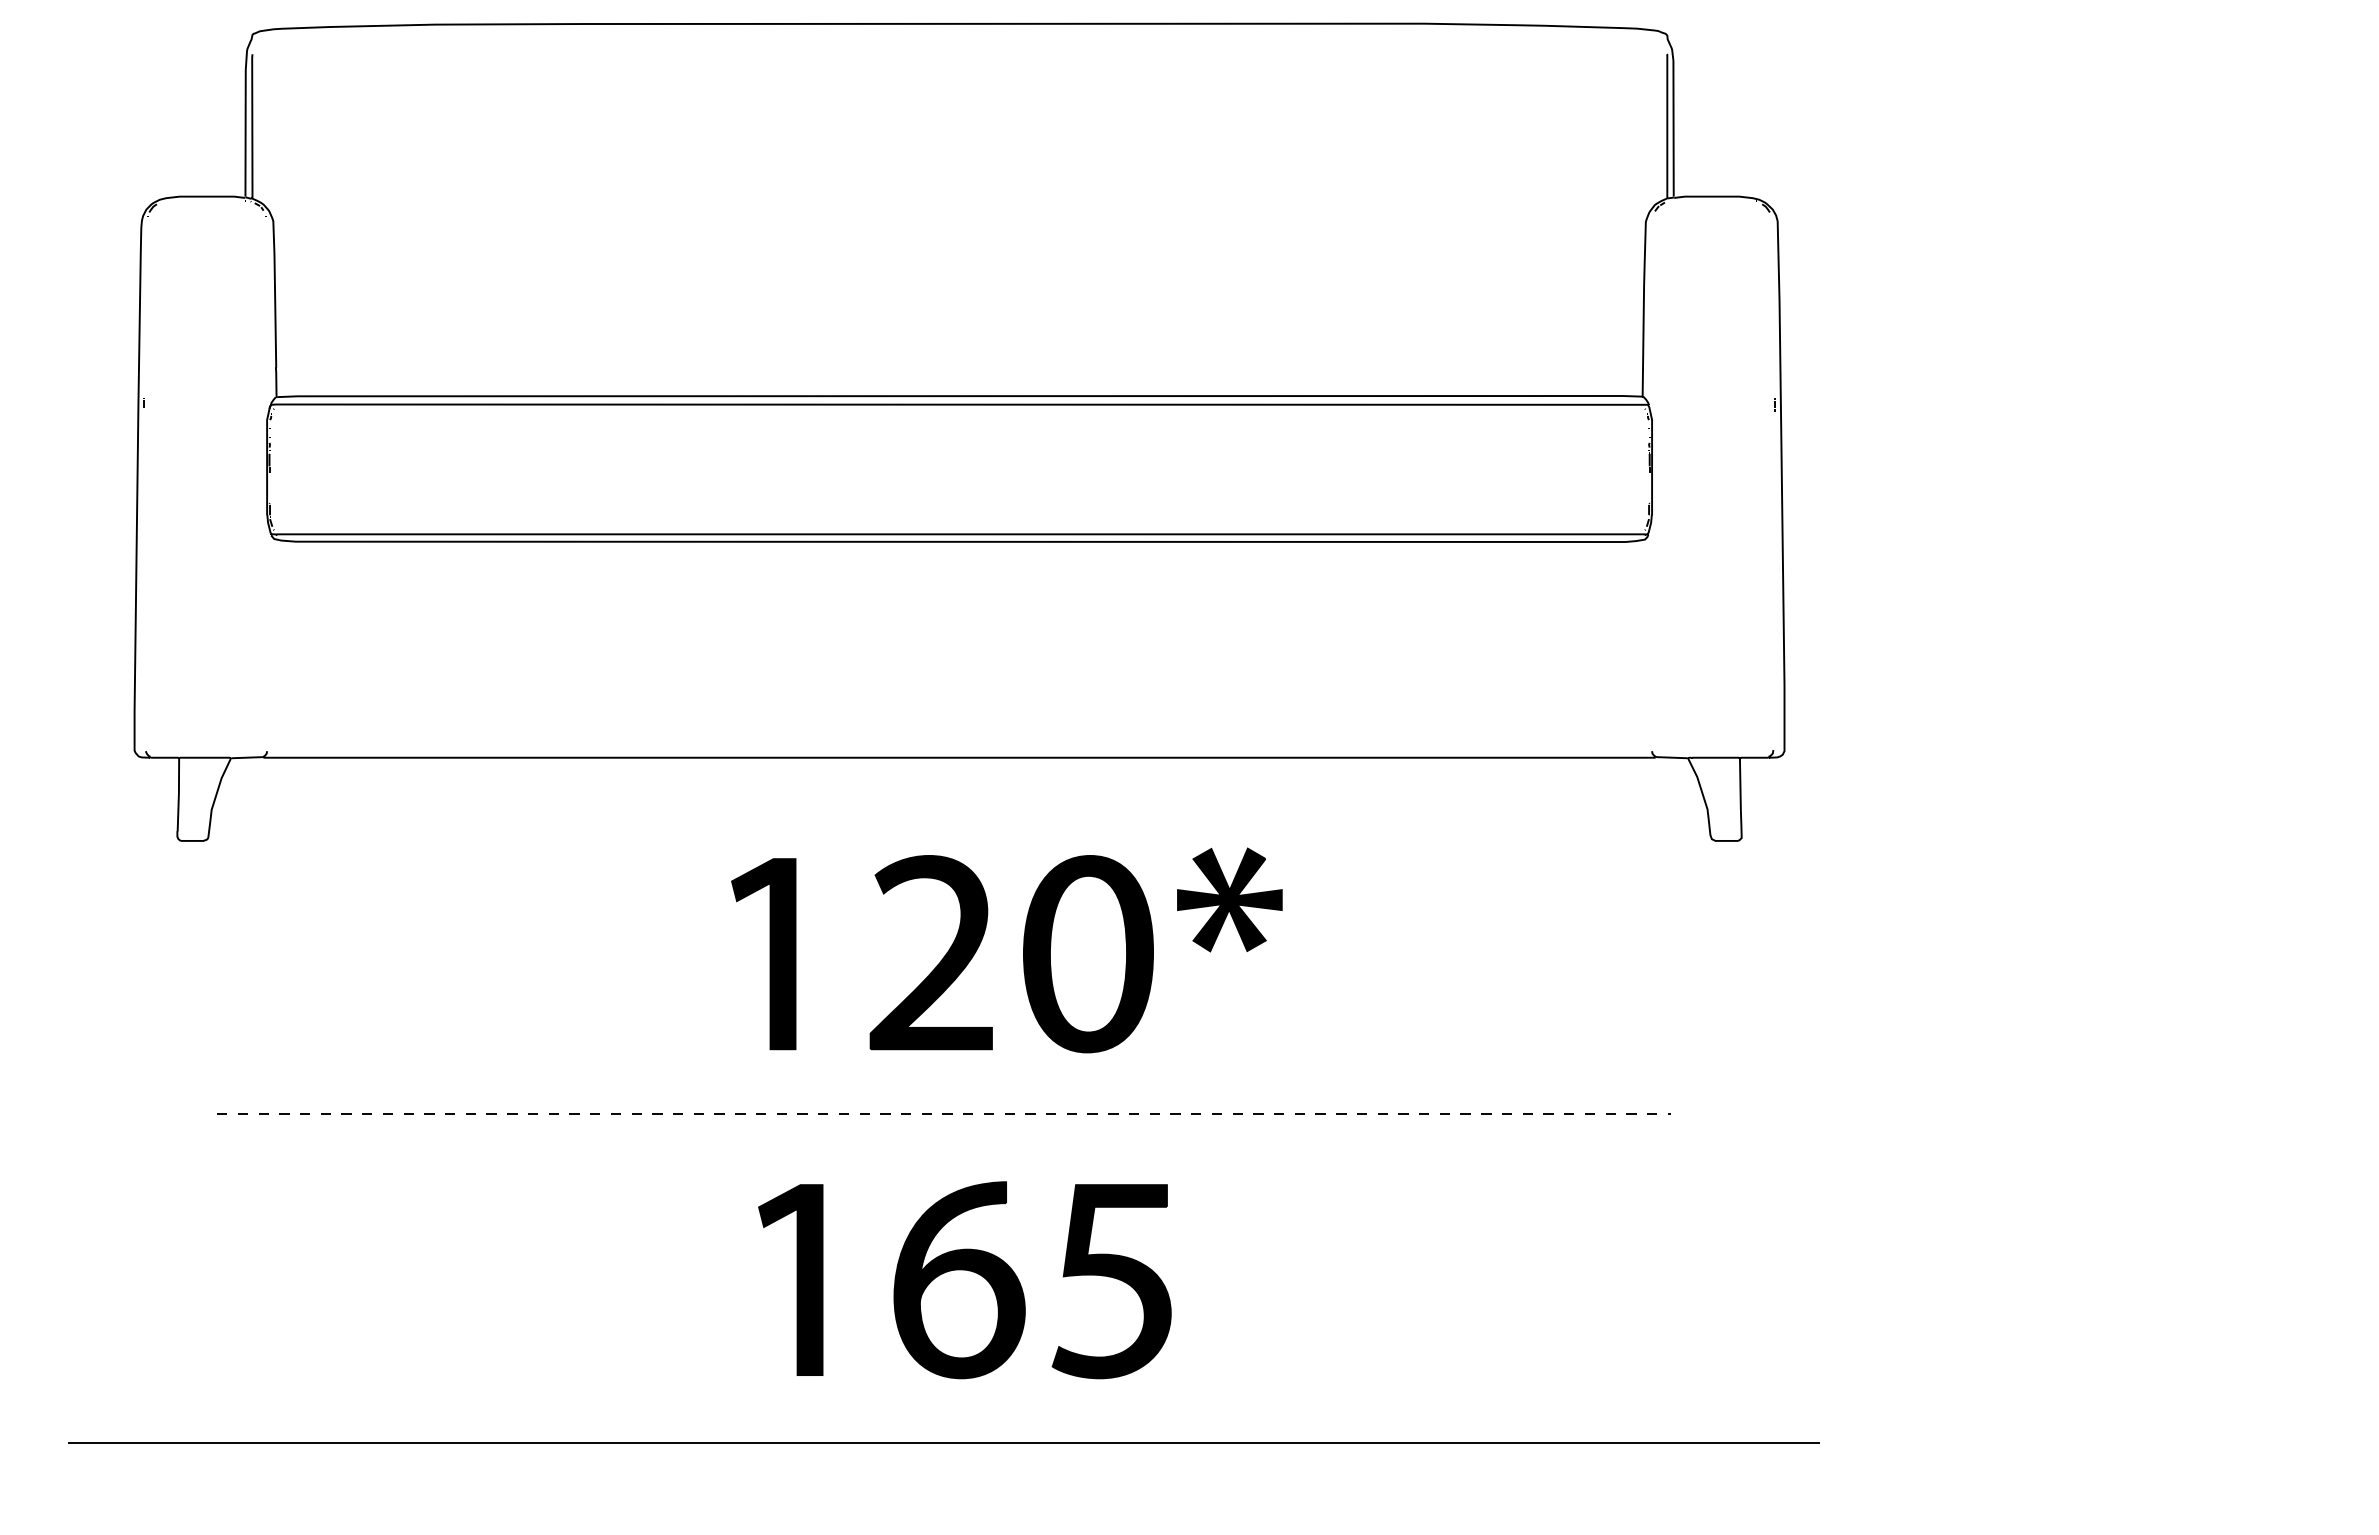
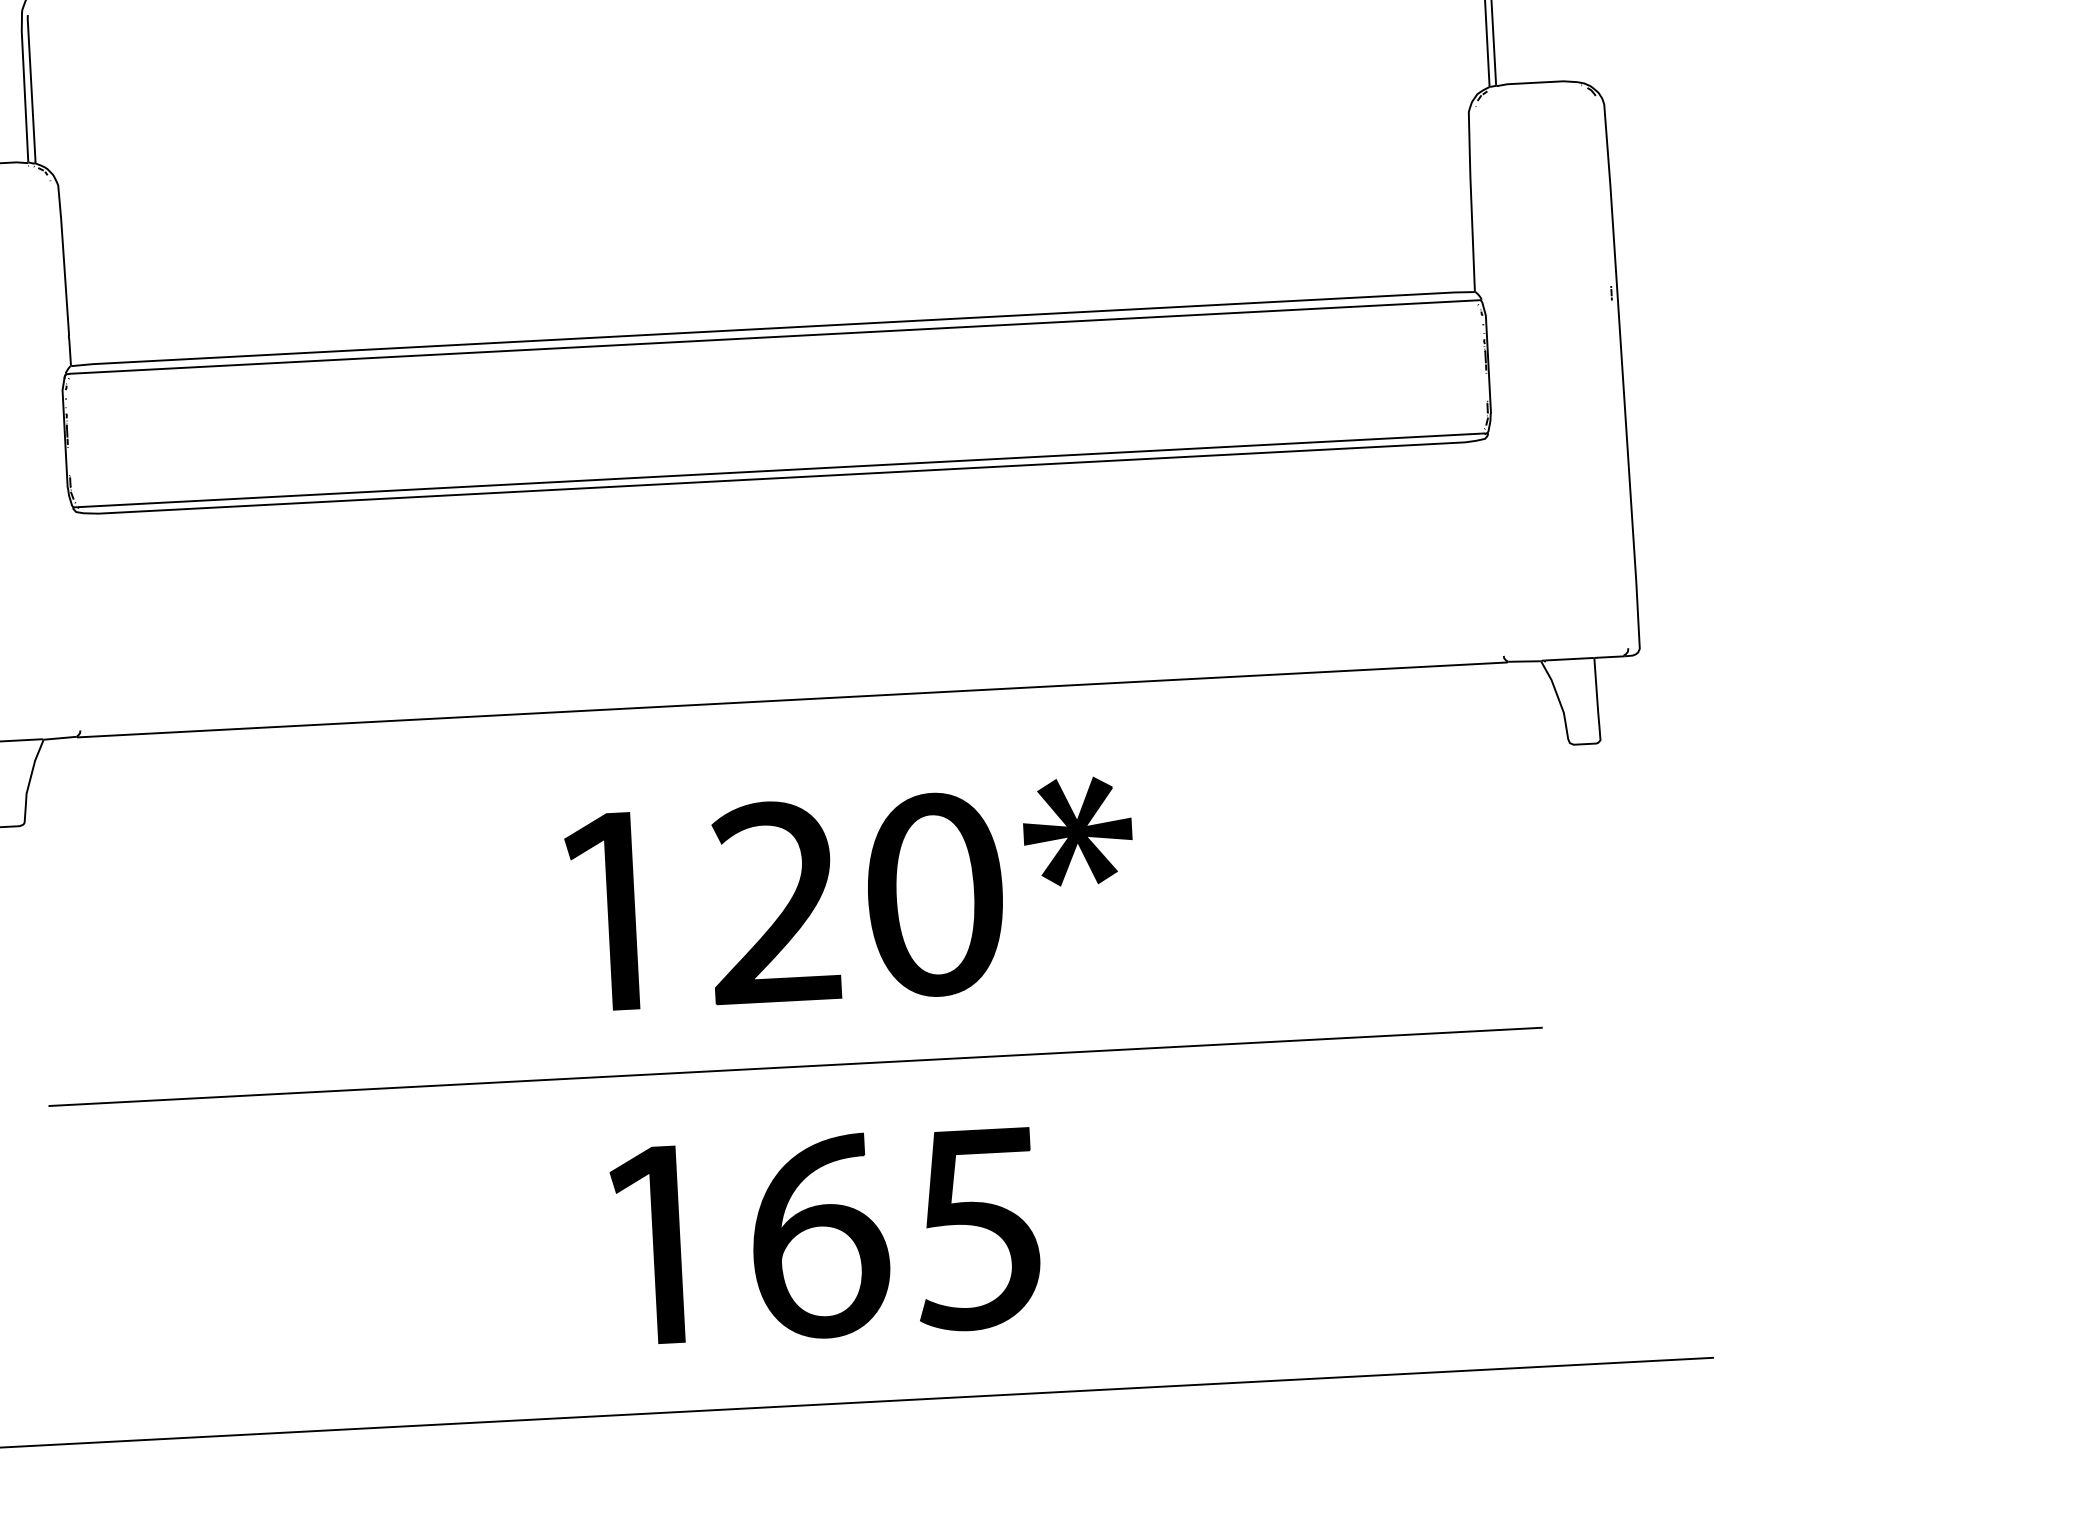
line: (944, 1113) -> (796, 1066), dashed -> solid

